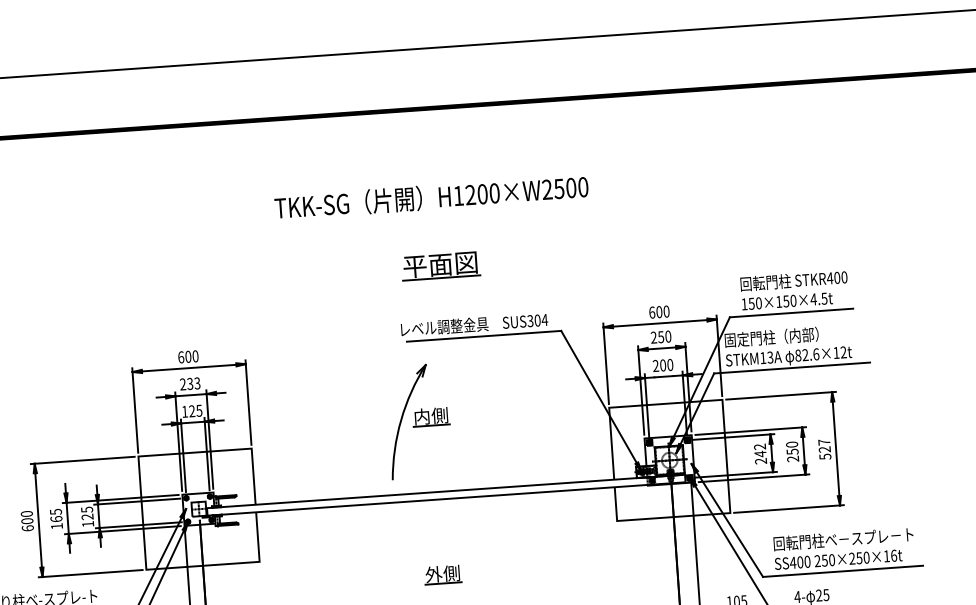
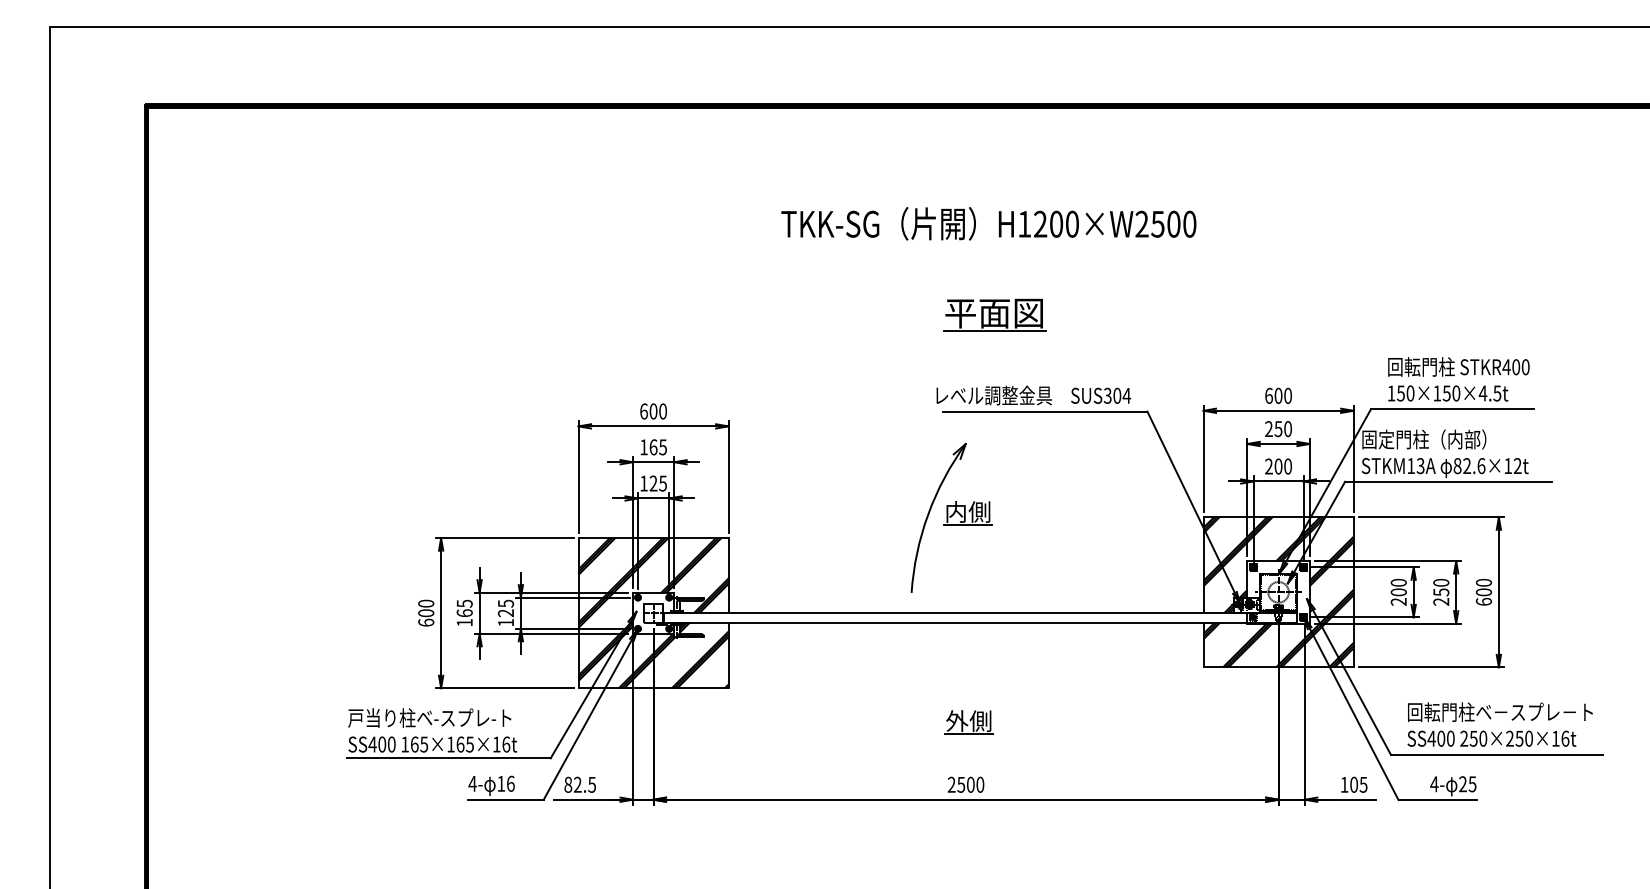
text: (190, 384) -> (653, 447), 233 -> 165
text: (824, 448) -> (1483, 591), 527 -> 600
text: (760, 450) -> (1398, 587), 242 -> 200
hatch: (669, 460) -> (1278, 592), added
hatch: (198, 509) -> (653, 613), added

